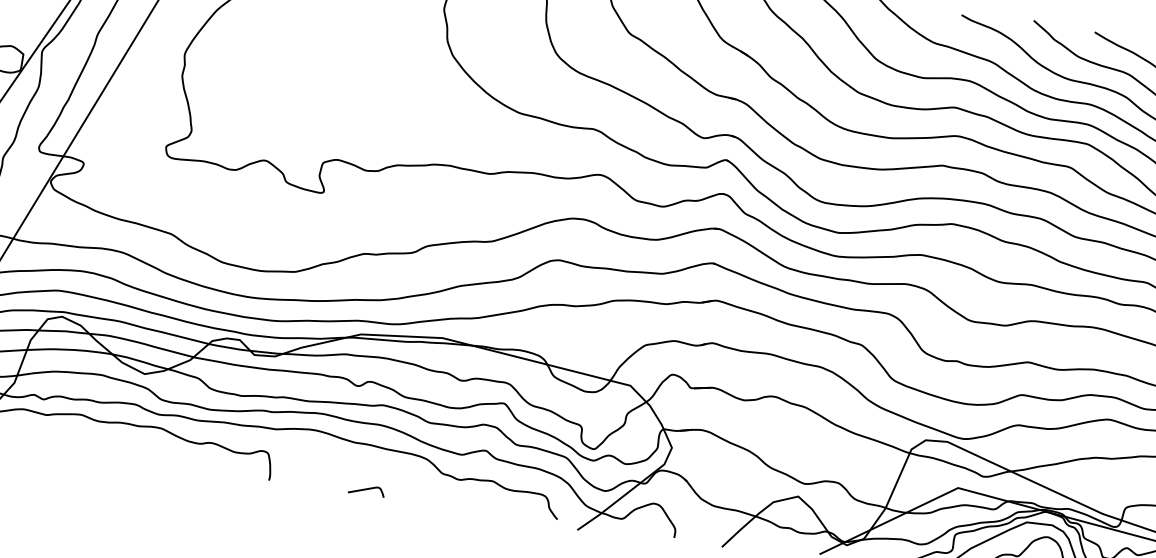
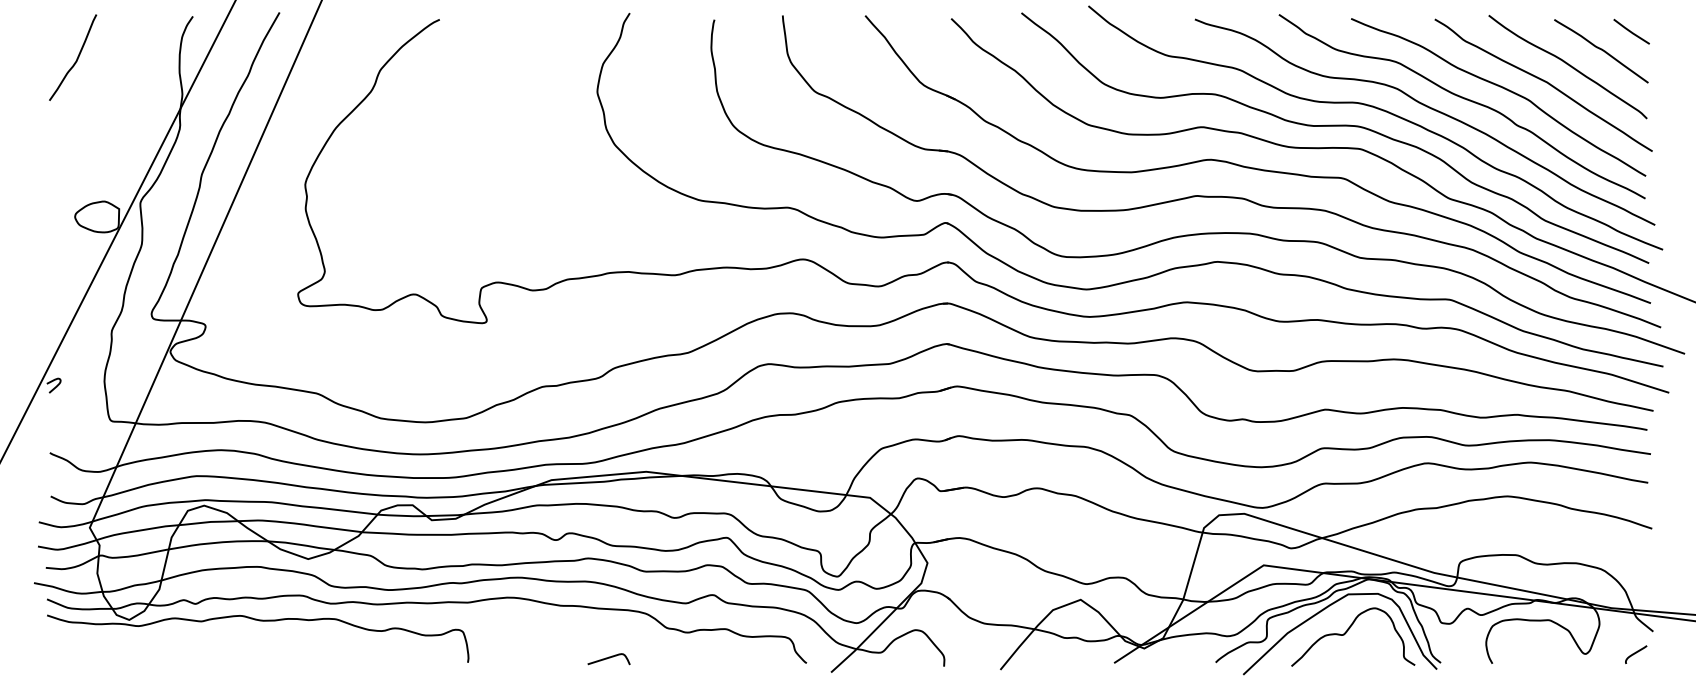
curve: (366, 489) -> (608, 658), moved

